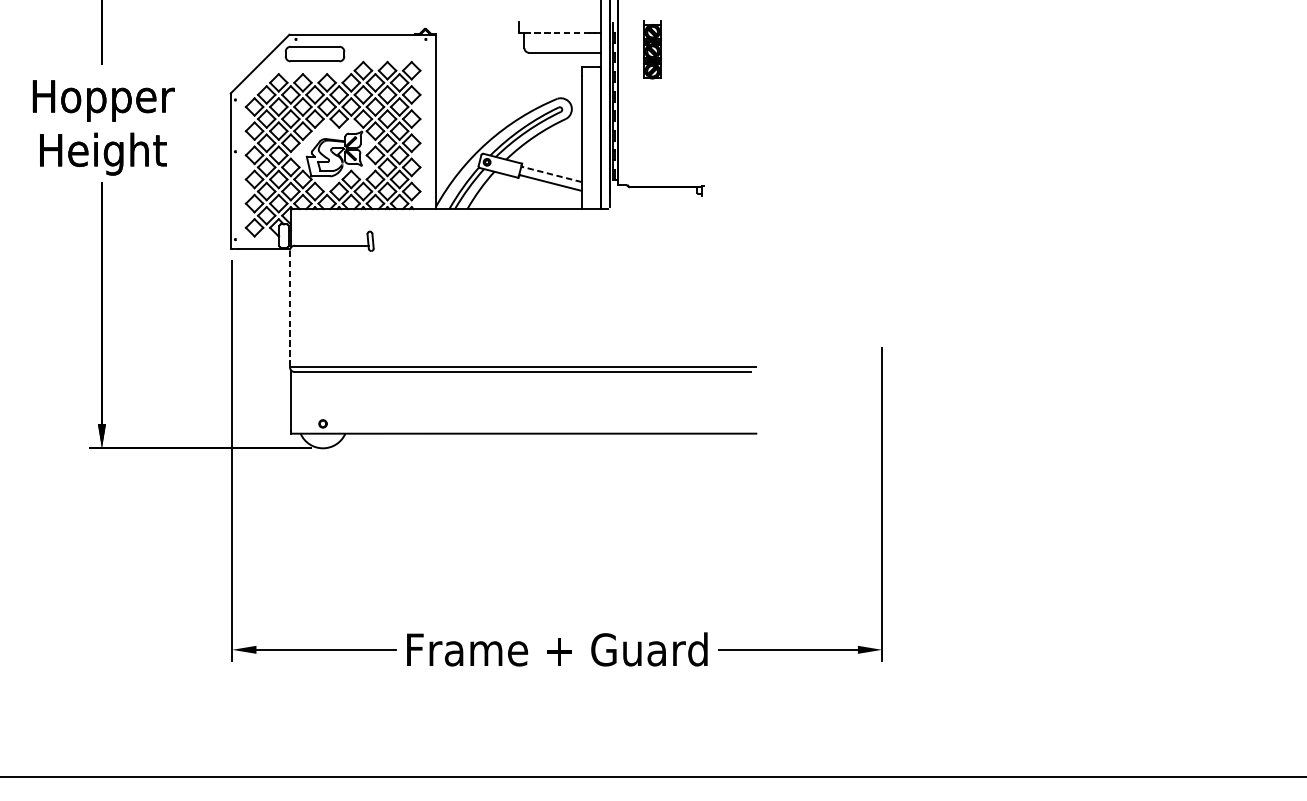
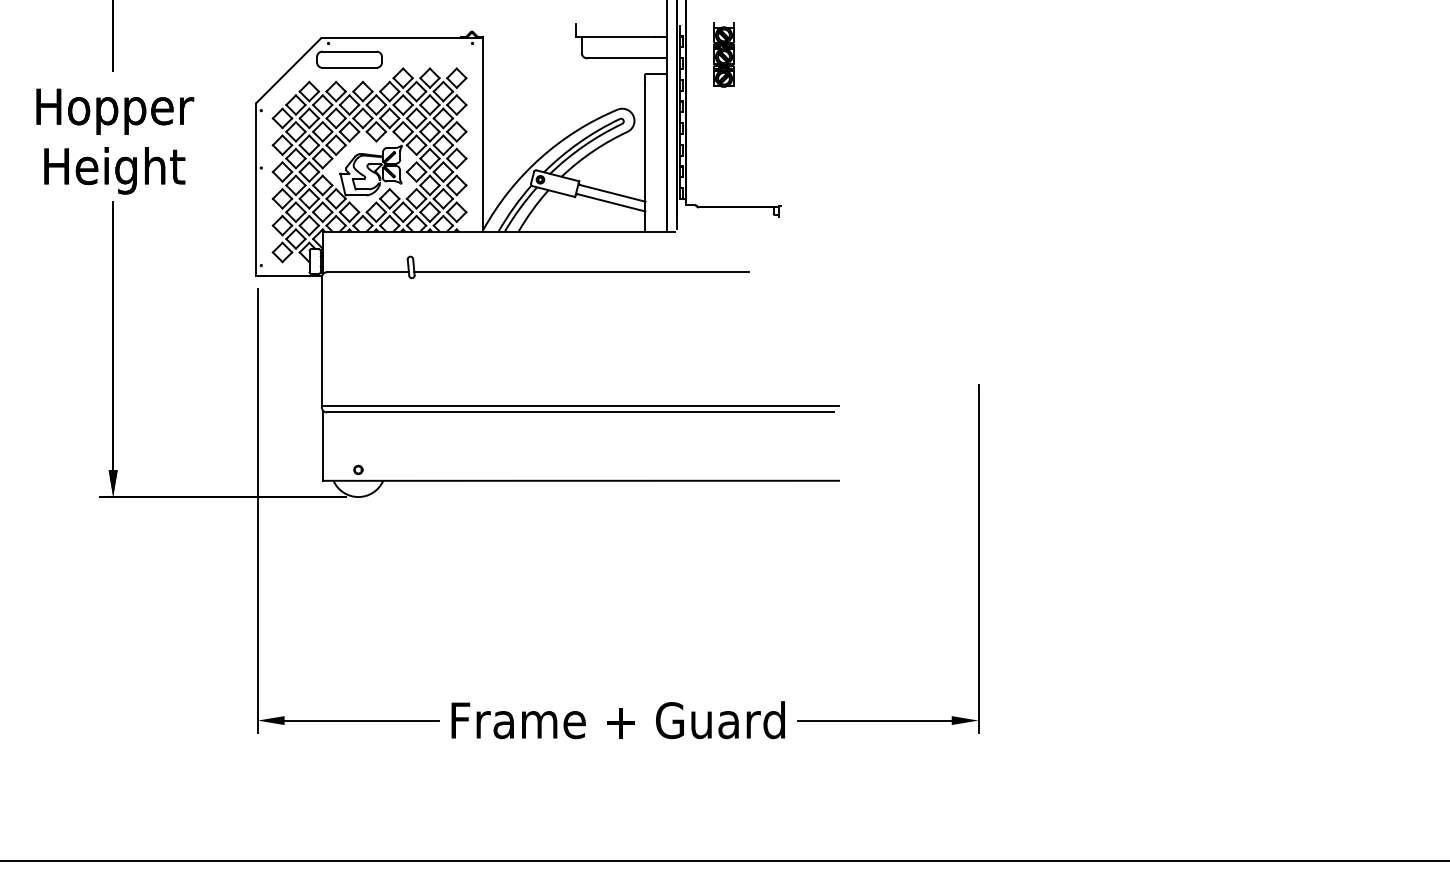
line: (557, 33) -> (618, 36), dashed -> solid
line: (552, 174) -> (612, 193), dashed -> solid
line: (524, 245) -> (581, 272), added
line: (289, 308) -> (321, 341), dashed -> solid

